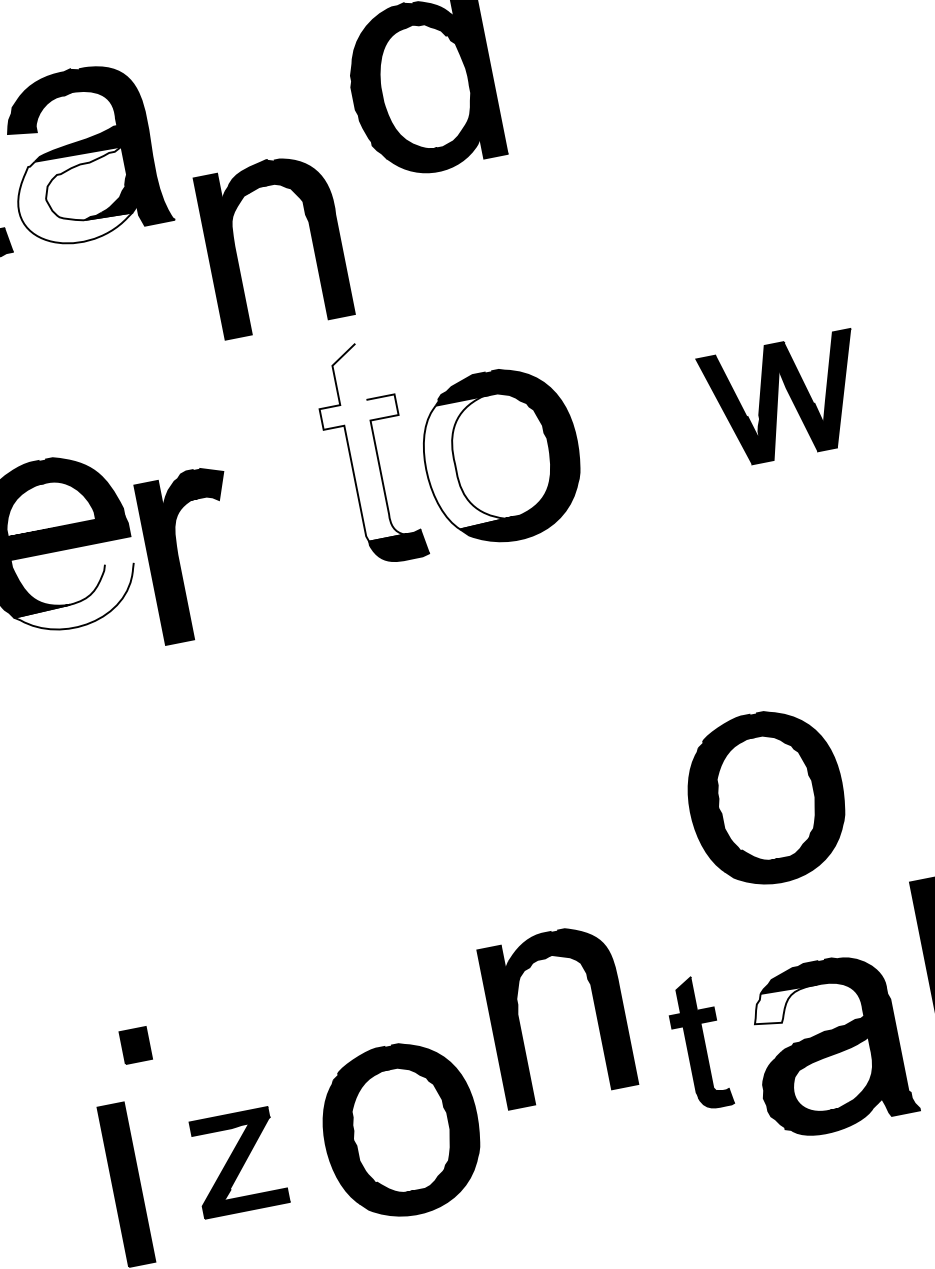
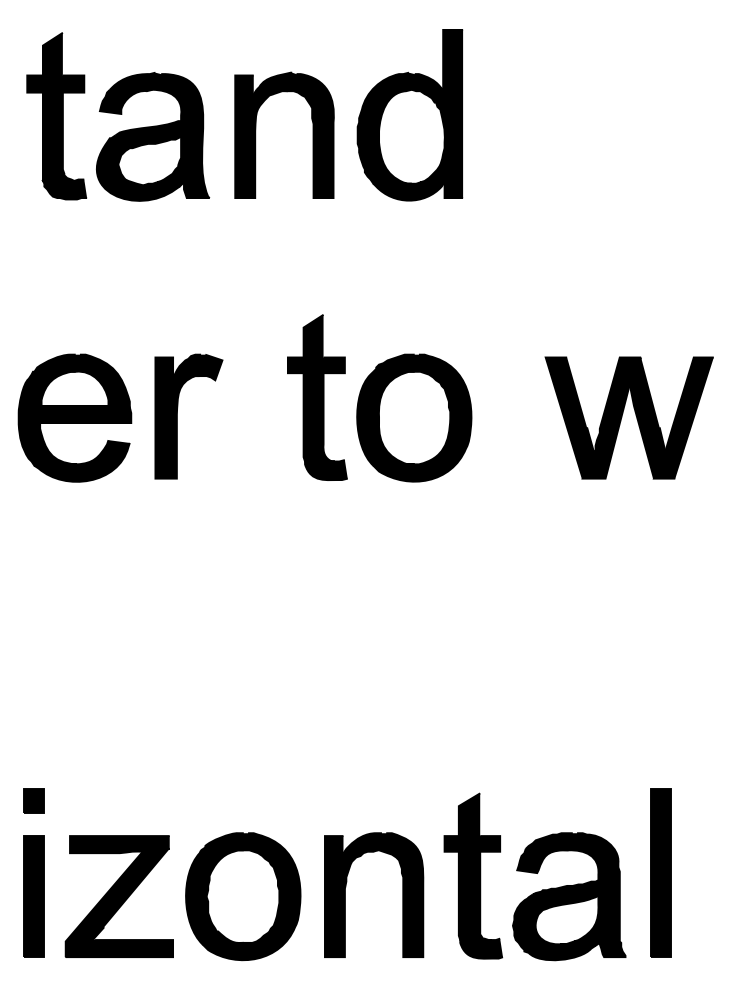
fill: (73, 198) -> (138, 167), added
part: (236, 250) -> (256, 134), moved
part: (783, 399) -> (628, 417), size x1.43
fill: (363, 441) -> (315, 387), added
fill: (463, 464) -> (385, 418), added
part: (178, 557) -> (177, 416), moved
fill: (74, 598) -> (81, 460), added
part: (766, 797) -> (558, 706), removed
fill: (785, 1004) -> (542, 860), added
part: (594, 1007) -> (402, 894), moved
part: (698, 1042) -> (473, 875), size x1.67
part: (134, 1044) -> (33, 800), moved
part: (237, 1162) -> (118, 896), size x1.67

